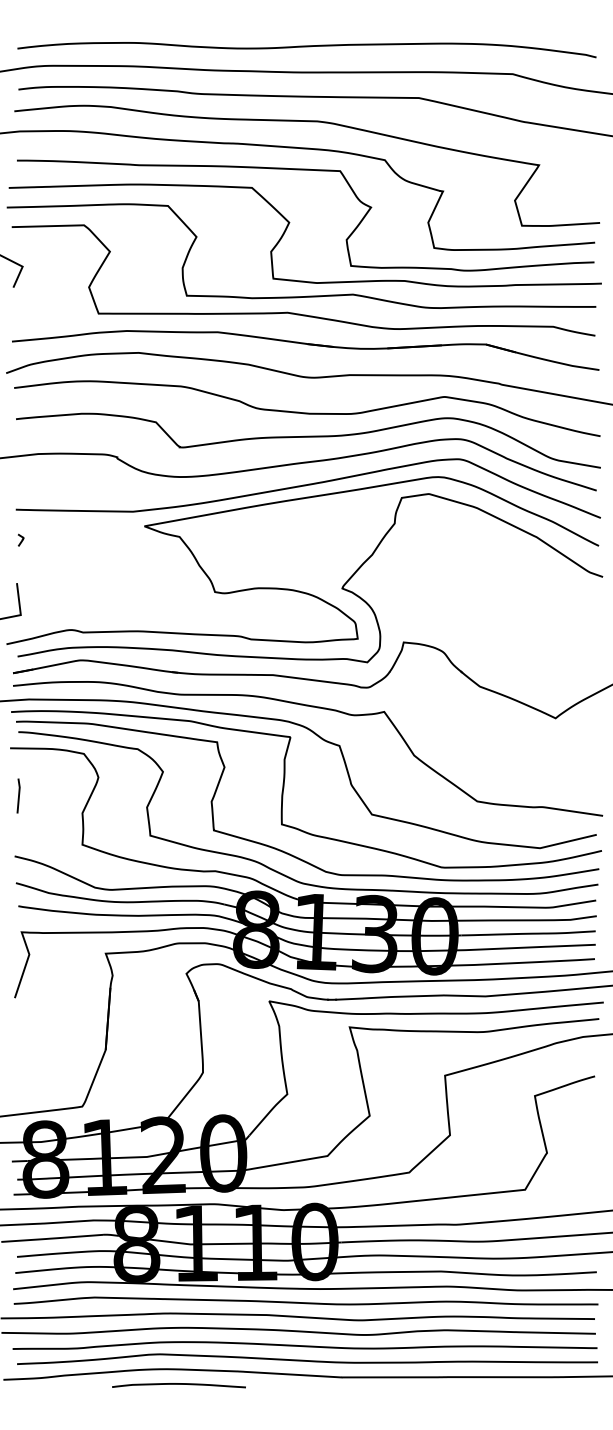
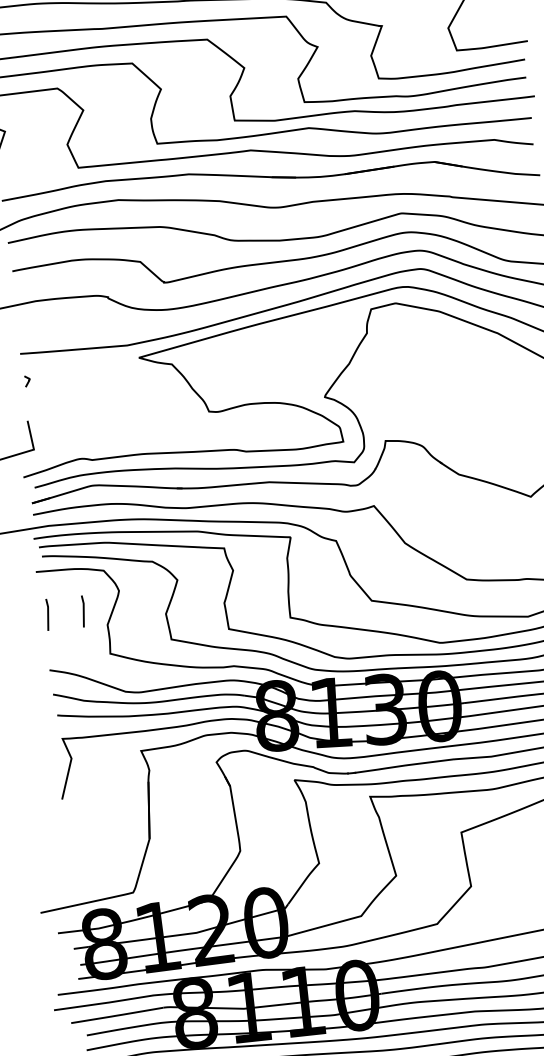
line: (57, 795) -> (83, 610), added

